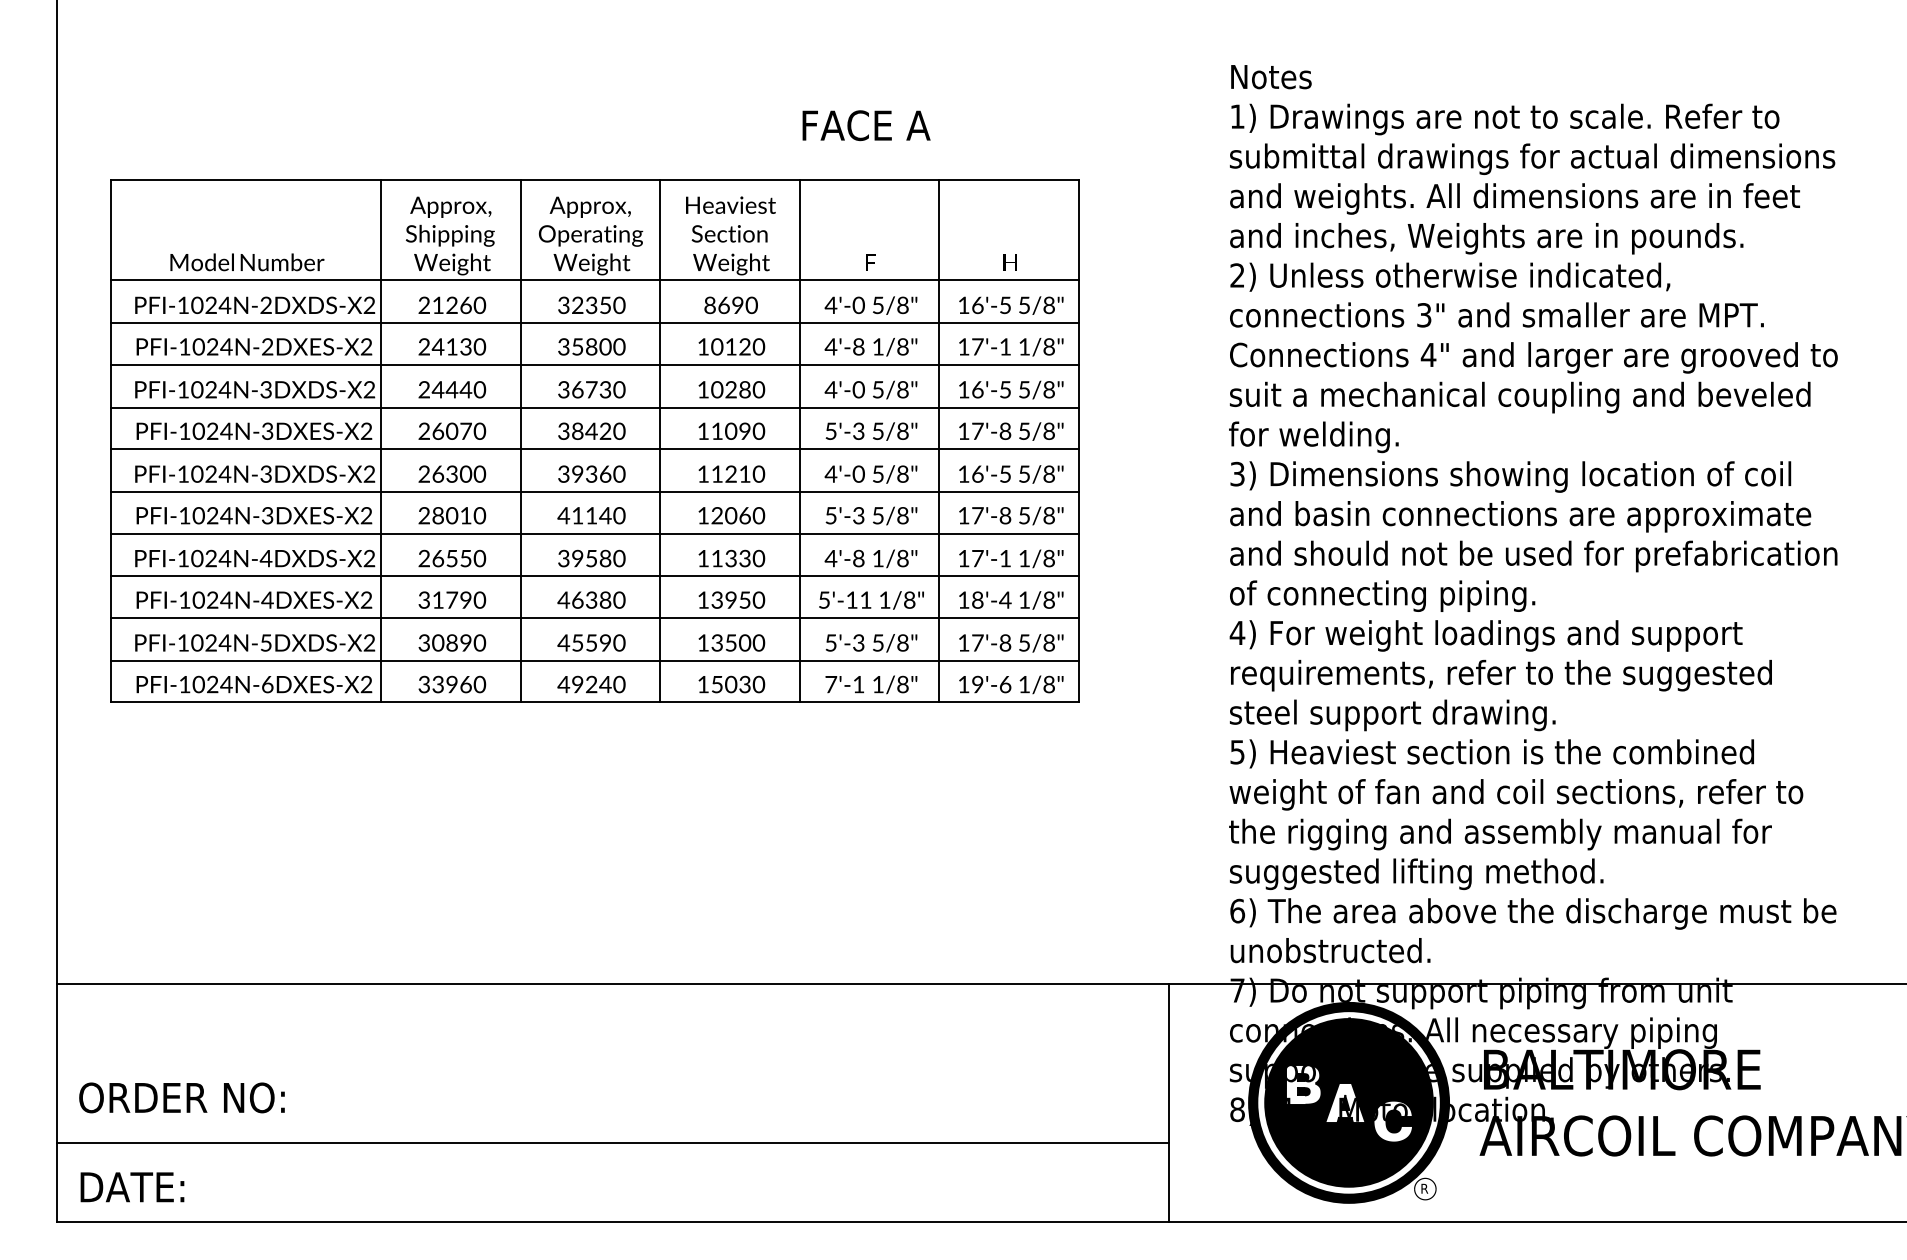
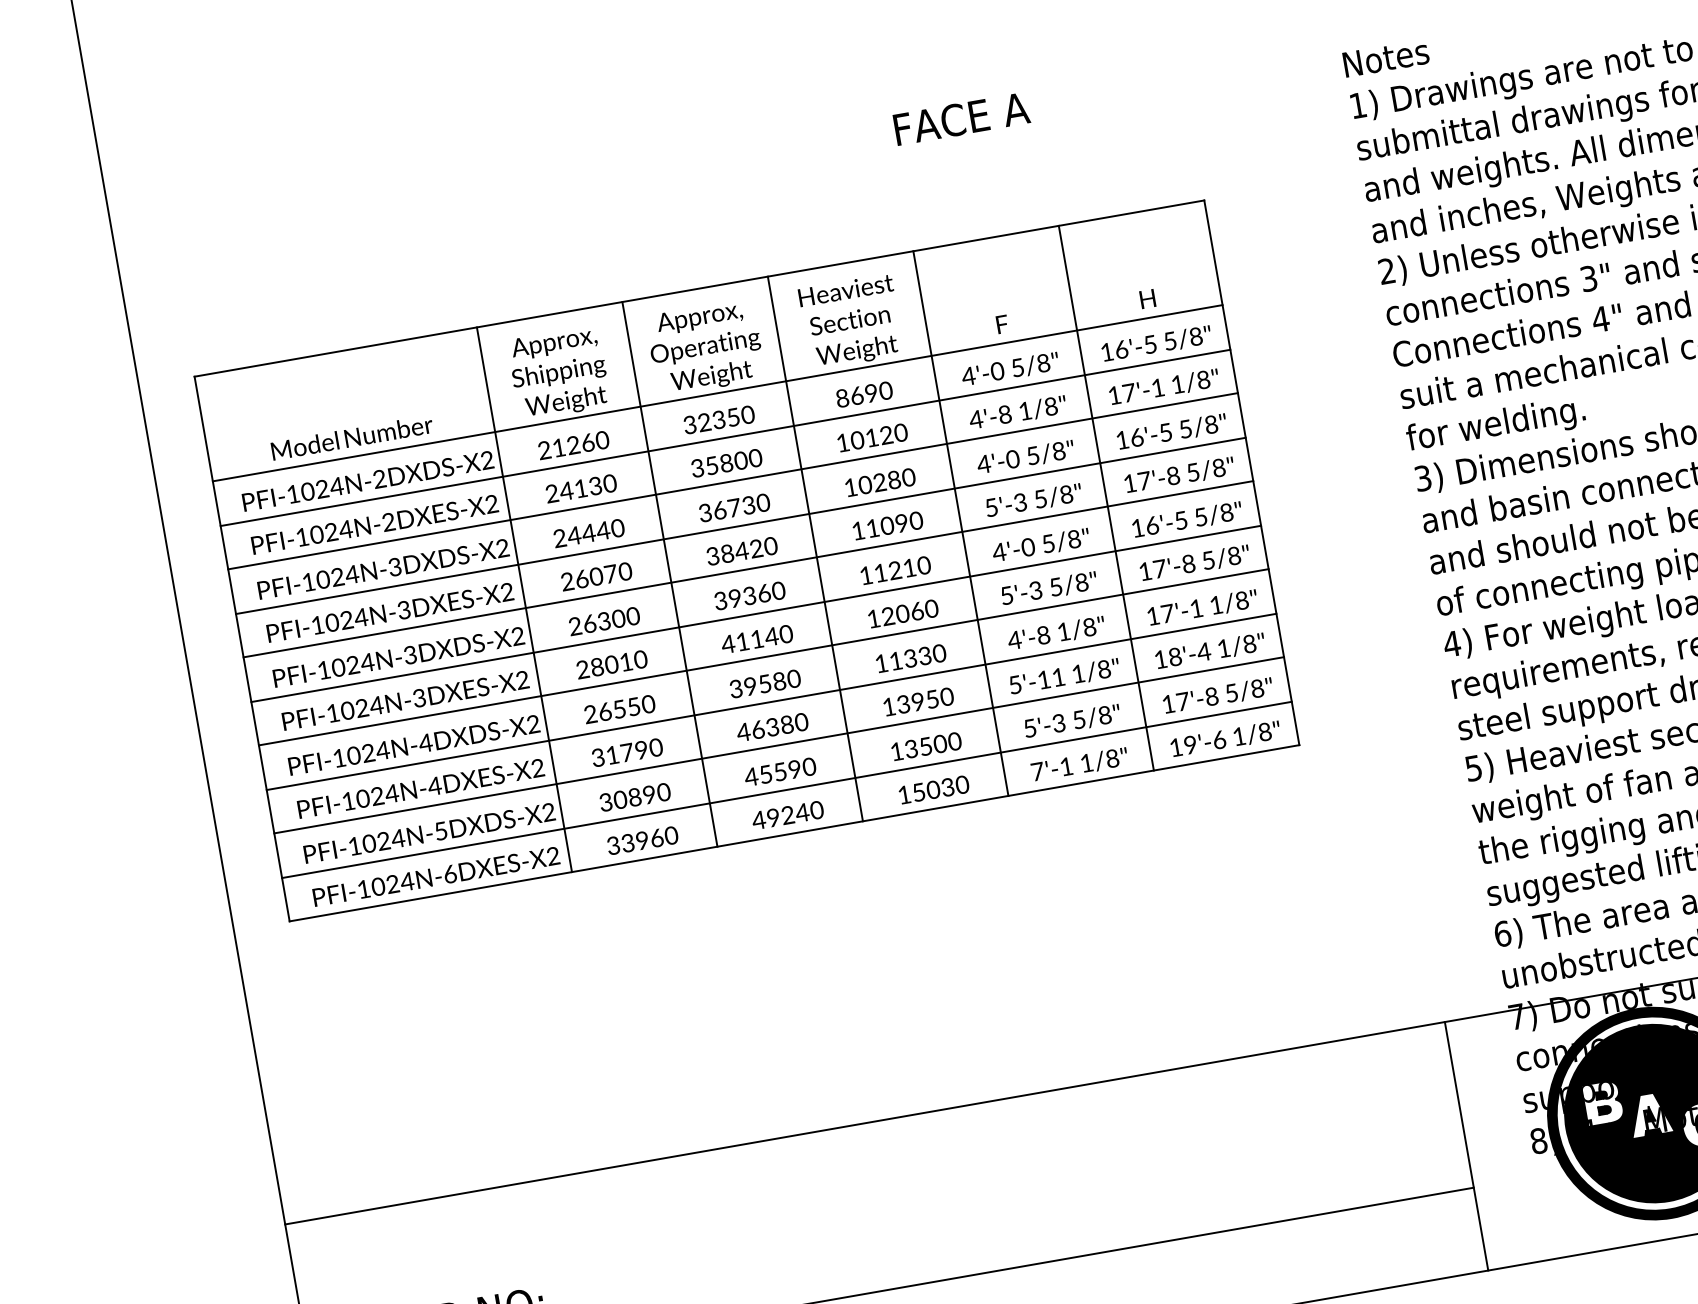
text: (866, 125) -> (961, 118), moved

